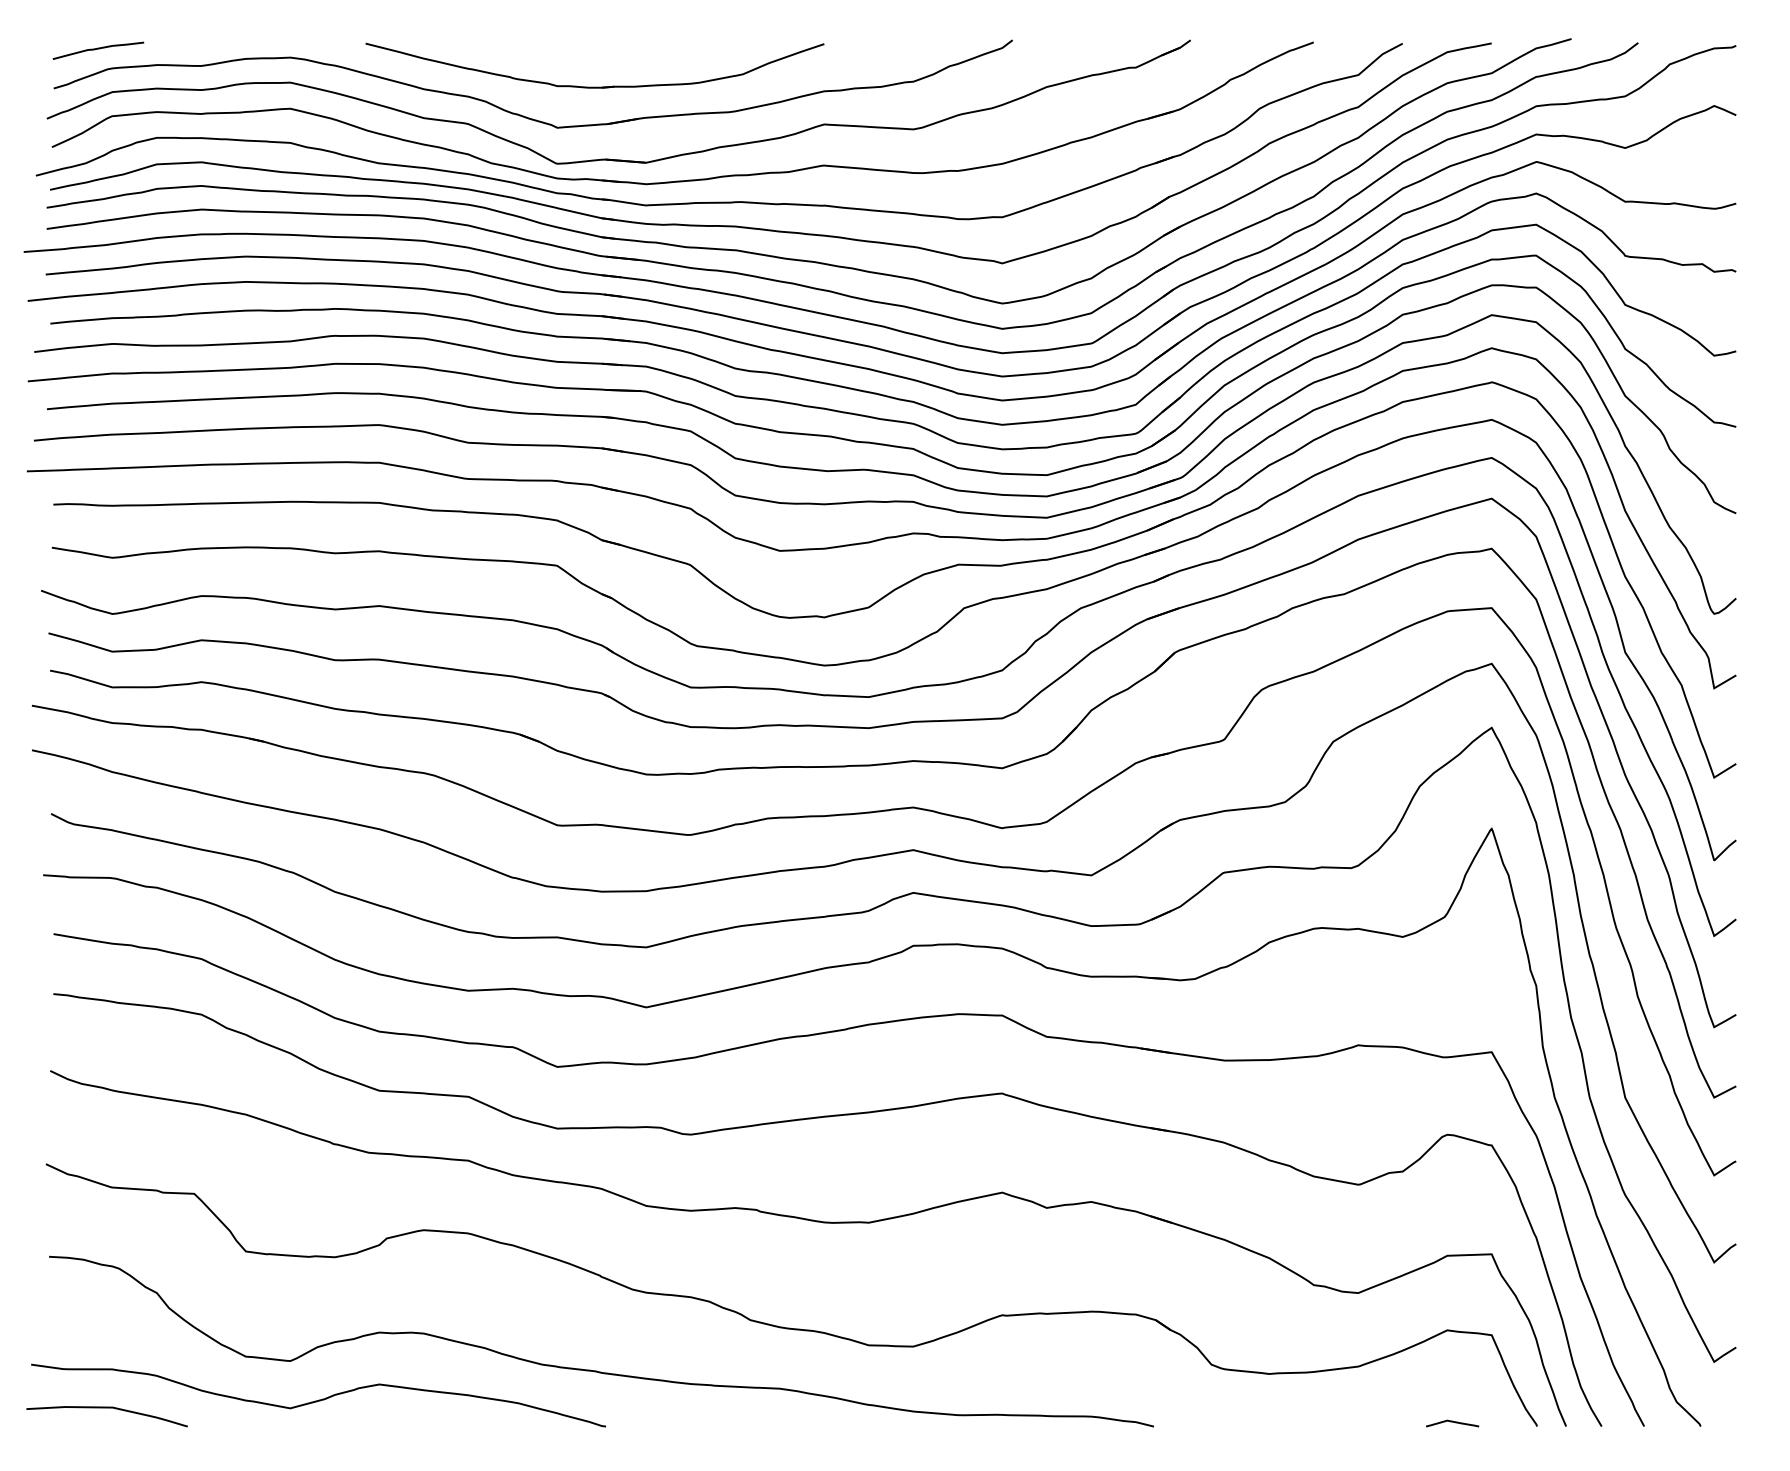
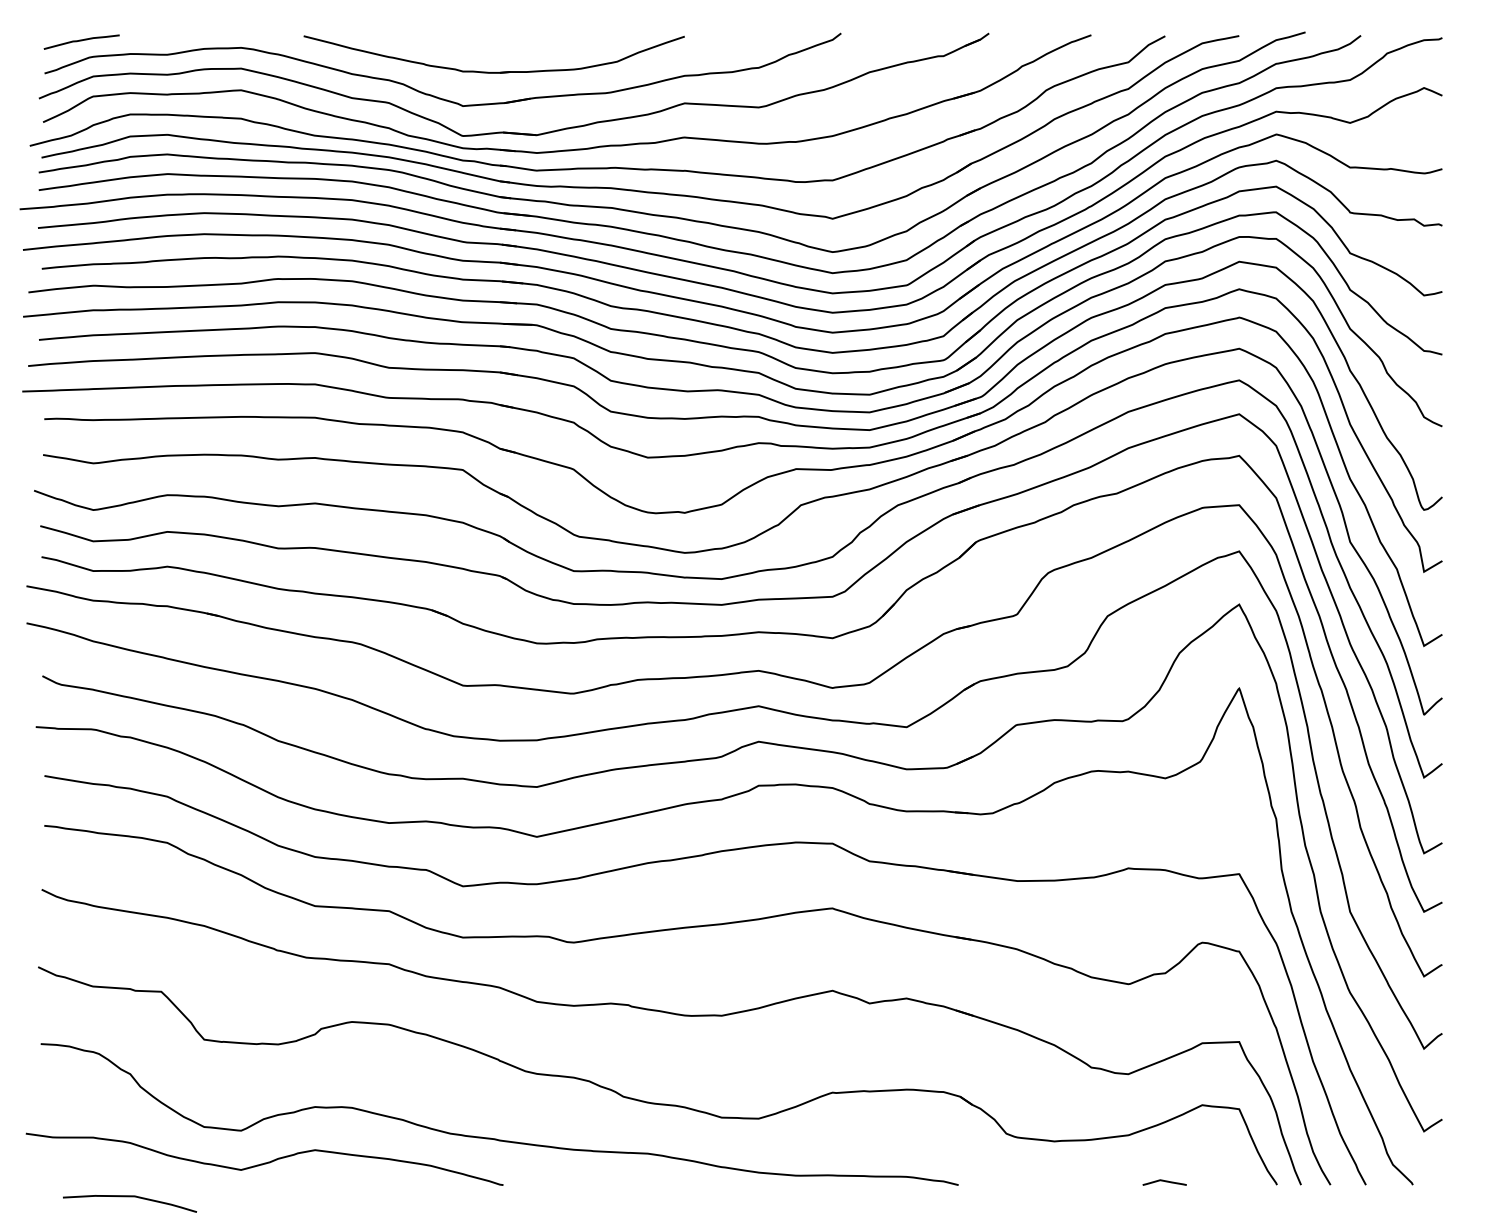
curve: (106, 1408) -> (129, 1197), moved
curve: (1452, 1422) -> (1164, 1181), moved

